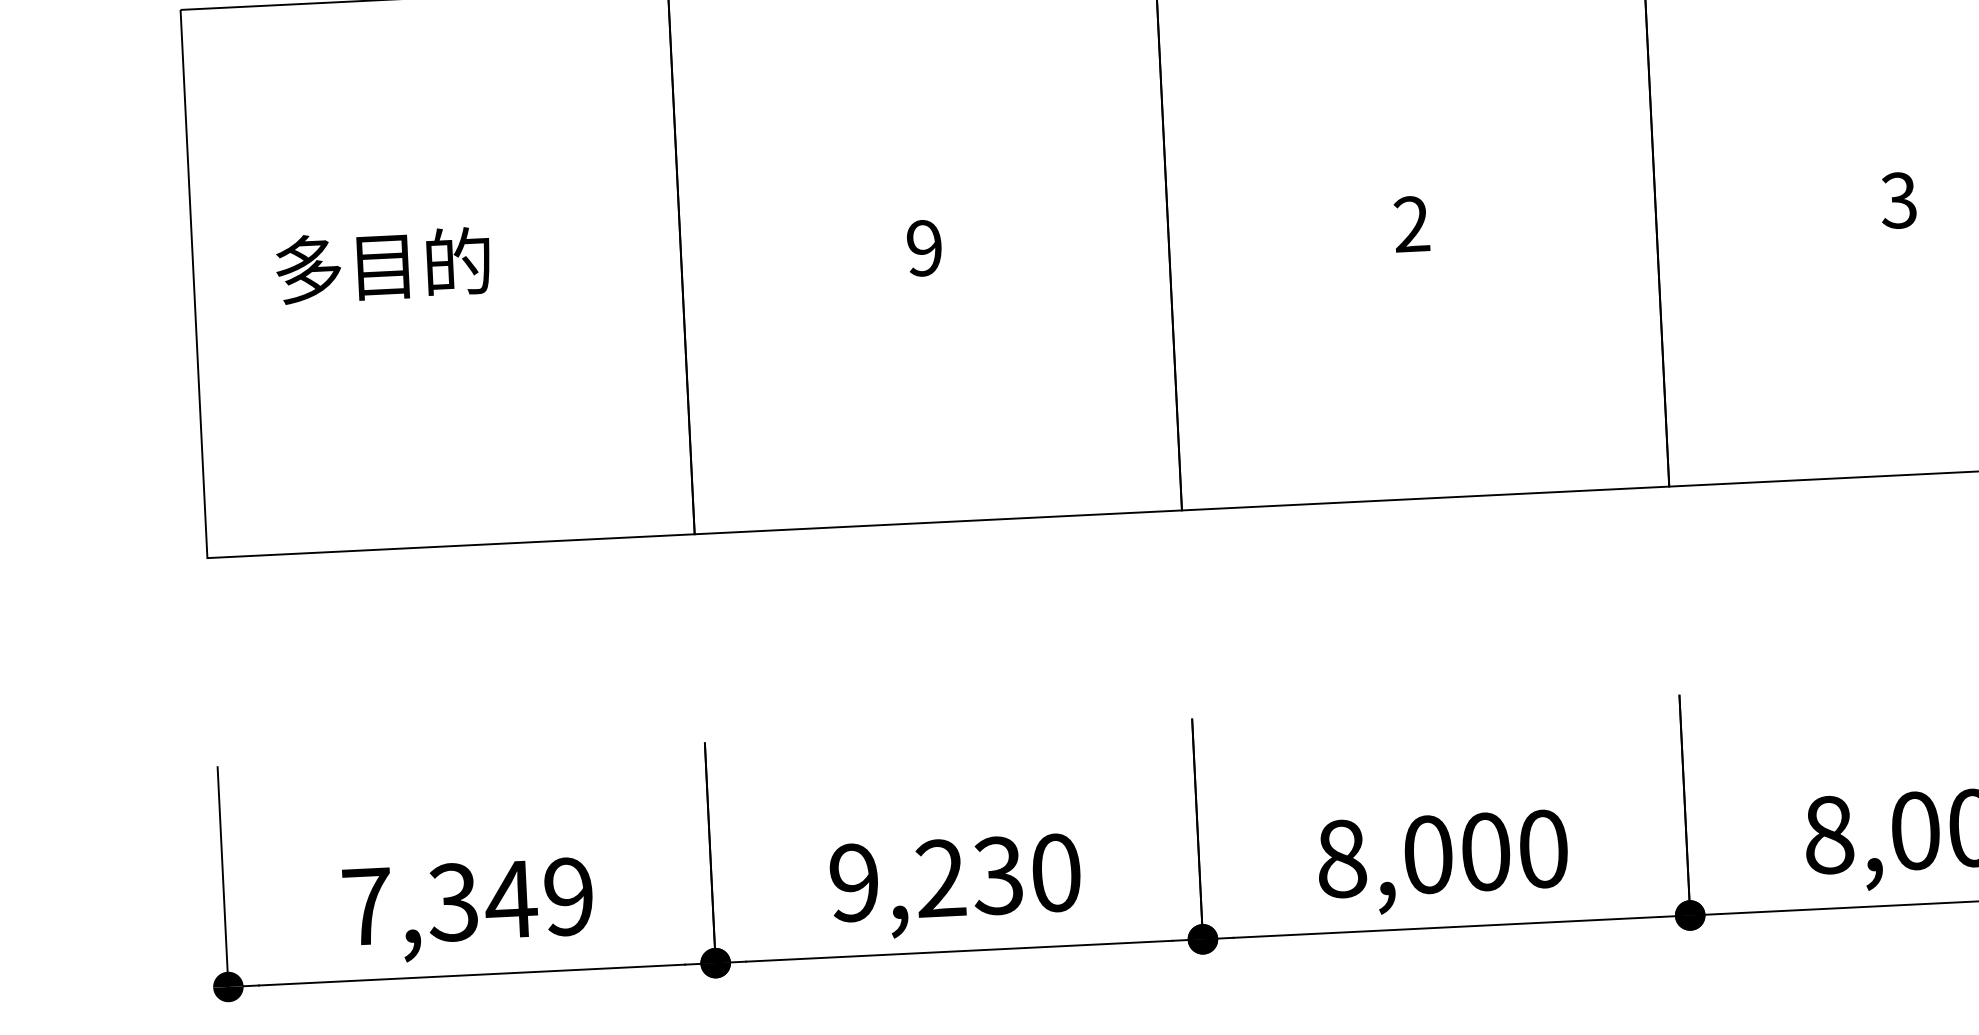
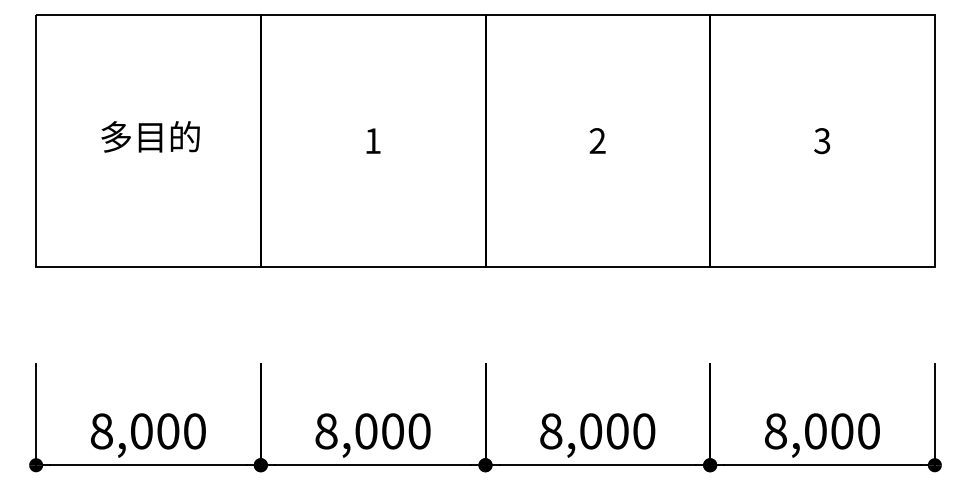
text: (923, 249) -> (372, 141), 9 -> 1
text: (382, 264) -> (150, 136), moved
text: (926, 879) -> (359, 431), 9,230 -> 8,000
text: (466, 901) -> (147, 431), 7,349 -> 8,000

